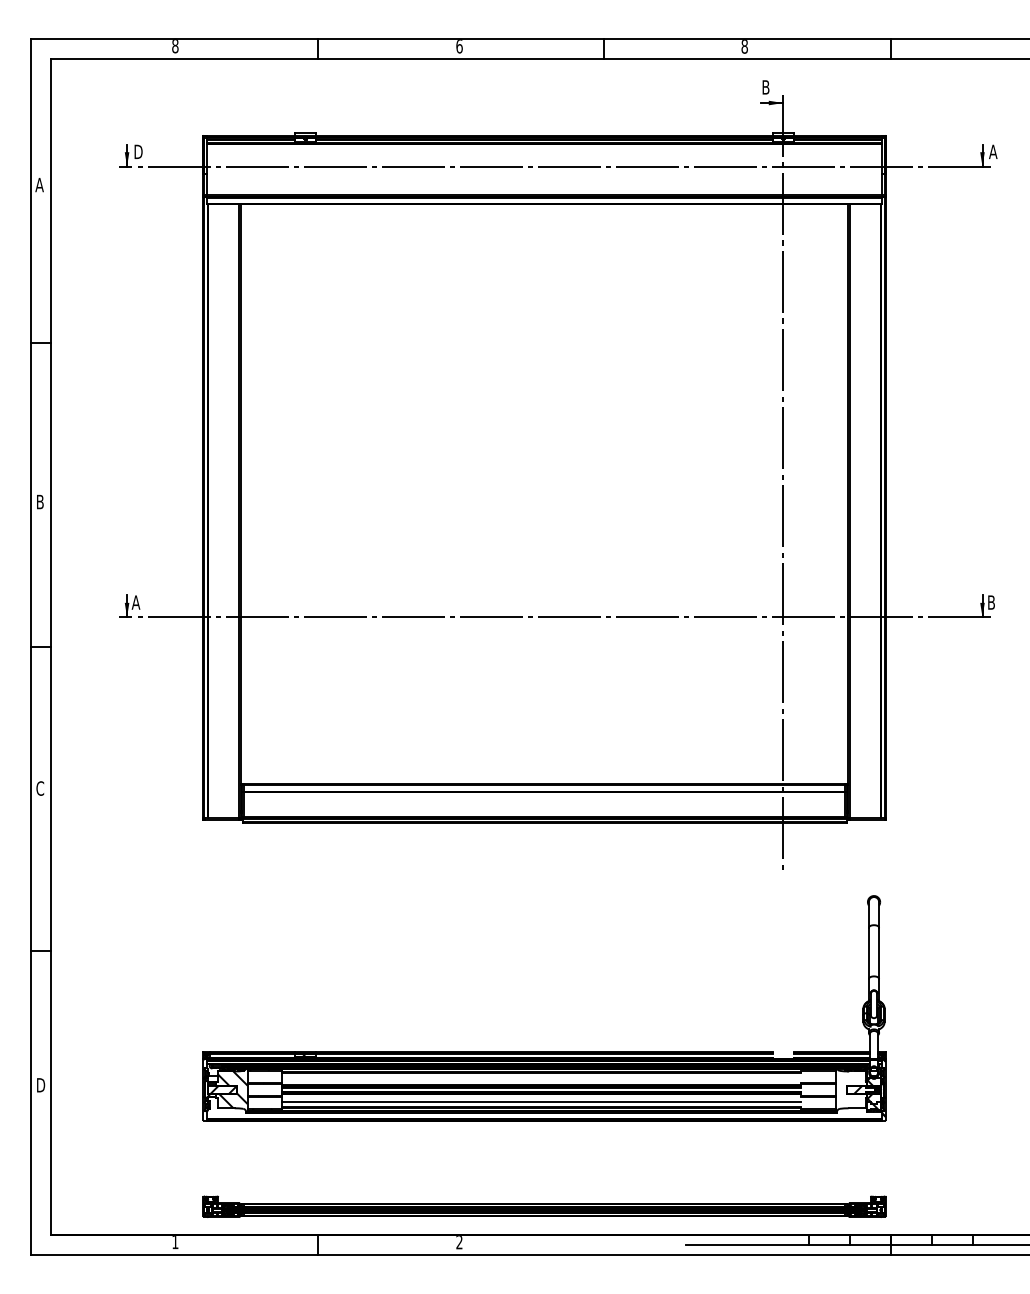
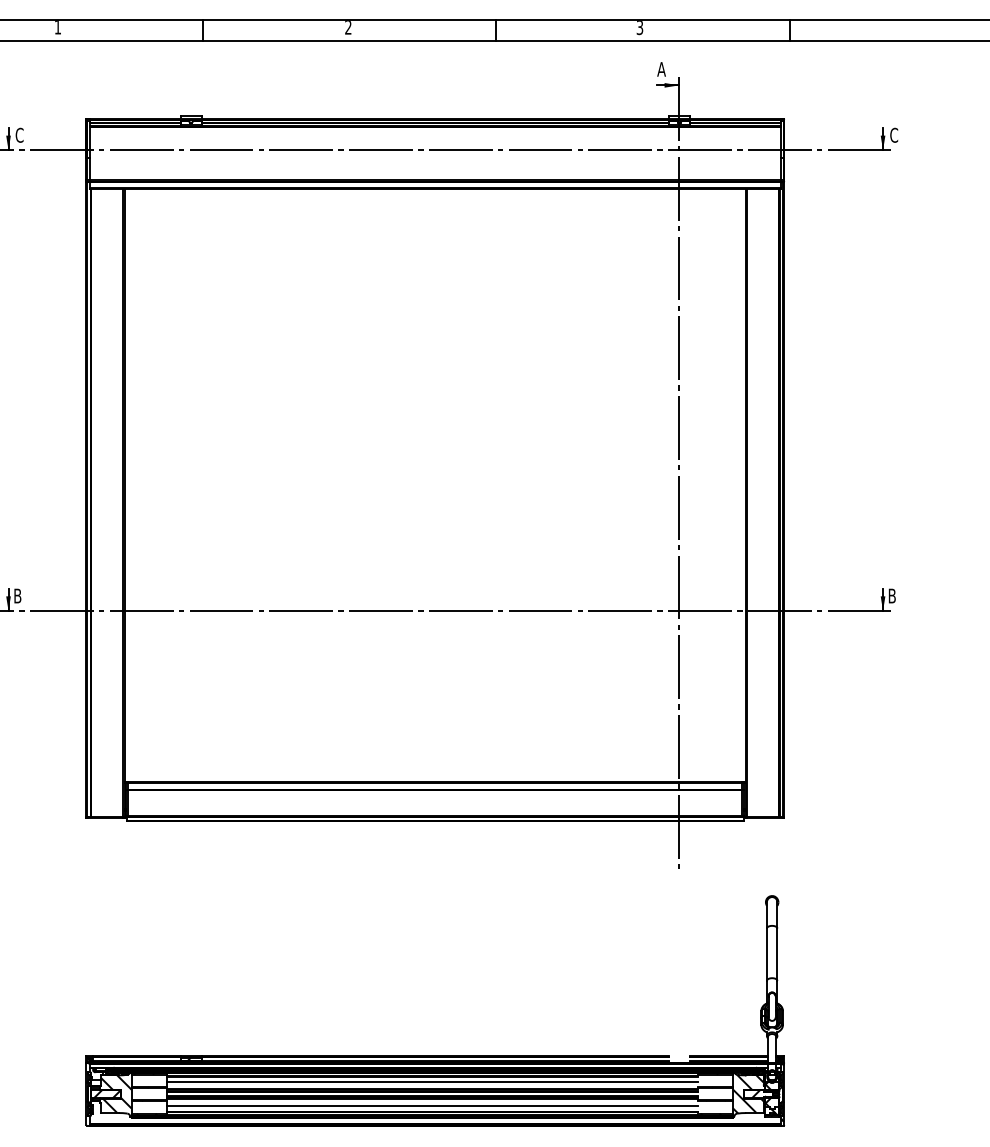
text: (175, 46) -> (58, 27), 8 -> 1
text: (459, 46) -> (348, 27), 6 -> 2
text: (744, 46) -> (639, 27), 8 -> 3
text: (765, 87) -> (661, 69), B -> A
text: (138, 151) -> (20, 134), D -> C
text: (993, 151) -> (894, 134), A -> C
text: (135, 602) -> (17, 595), A -> B
line: (541, 1077) -> (432, 1081), added
hatch: (833, 1088) -> (730, 1092), added

